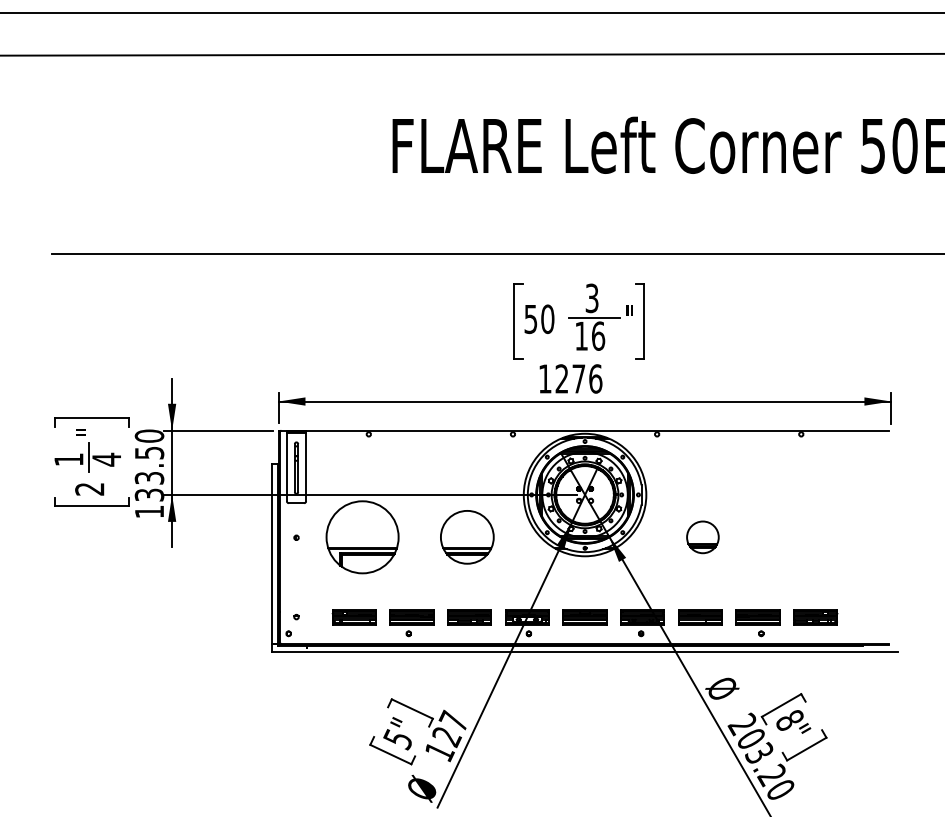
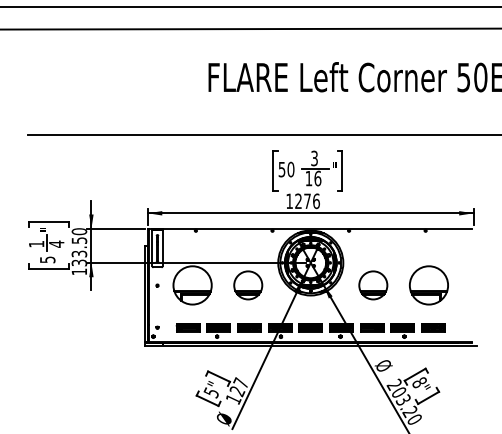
text: (89, 488) -> (47, 259), 2 -> 5
part: (703, 537) -> (373, 285), size x1.67
part: (806, 537) -> (428, 285), added

